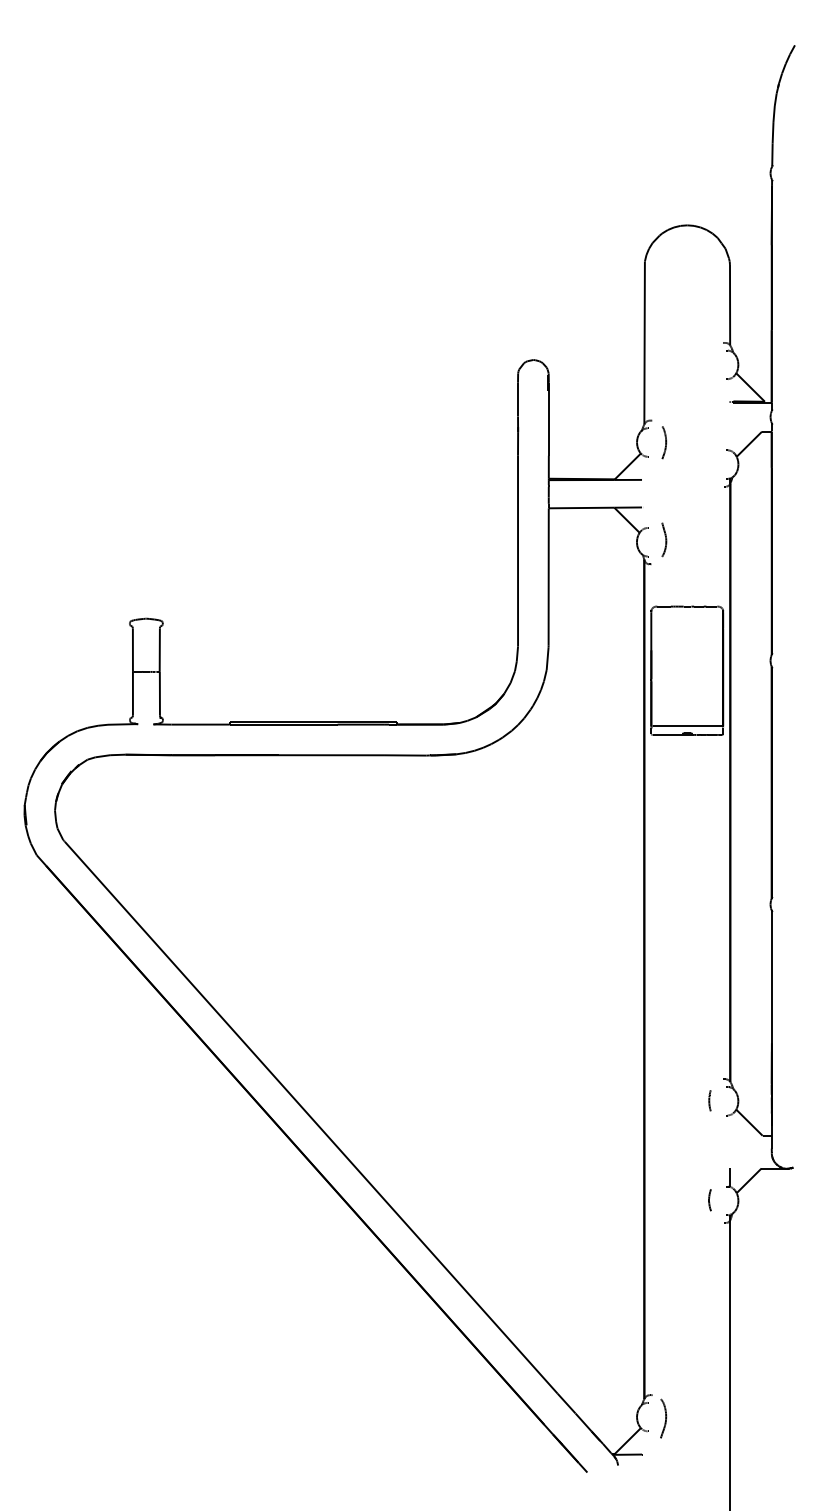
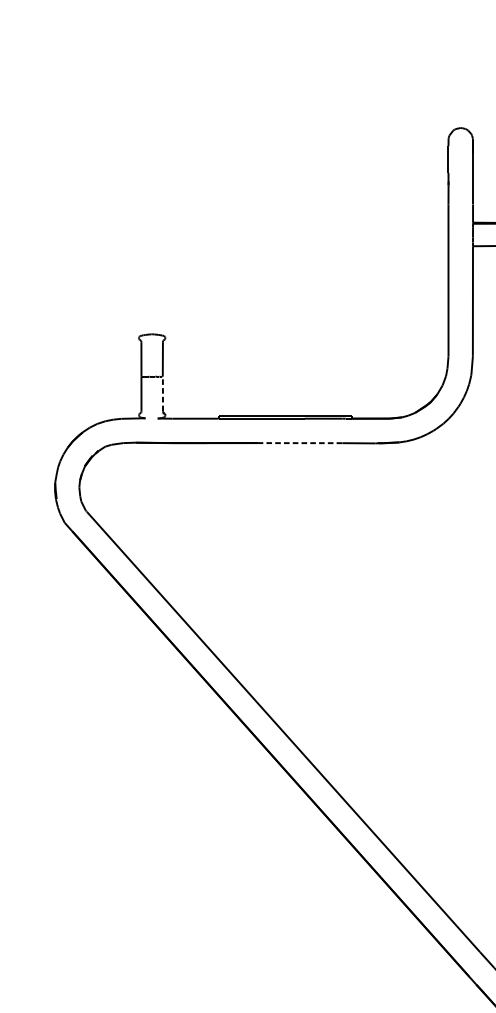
line: (159, 693) -> (162, 393), solid -> dashed
line: (332, 755) -> (300, 443), solid -> dashed

